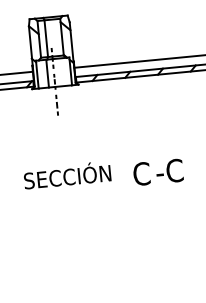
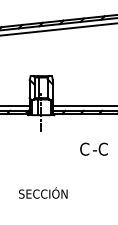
text: (157, 171) -> (93, 148), moved
text: (67, 174) -> (43, 192), moved

